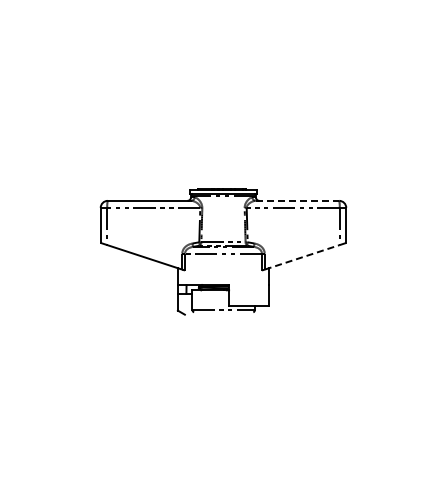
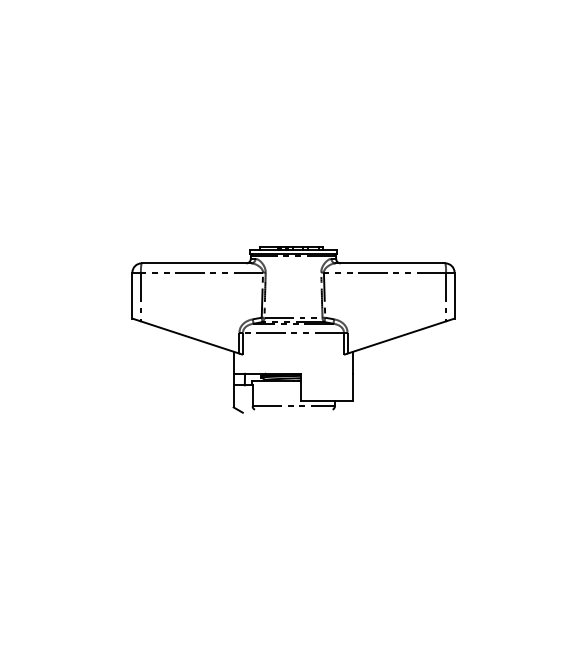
line: (297, 200) -> (390, 262), dashed -> solid
line: (302, 257) -> (397, 337), dashed -> solid

